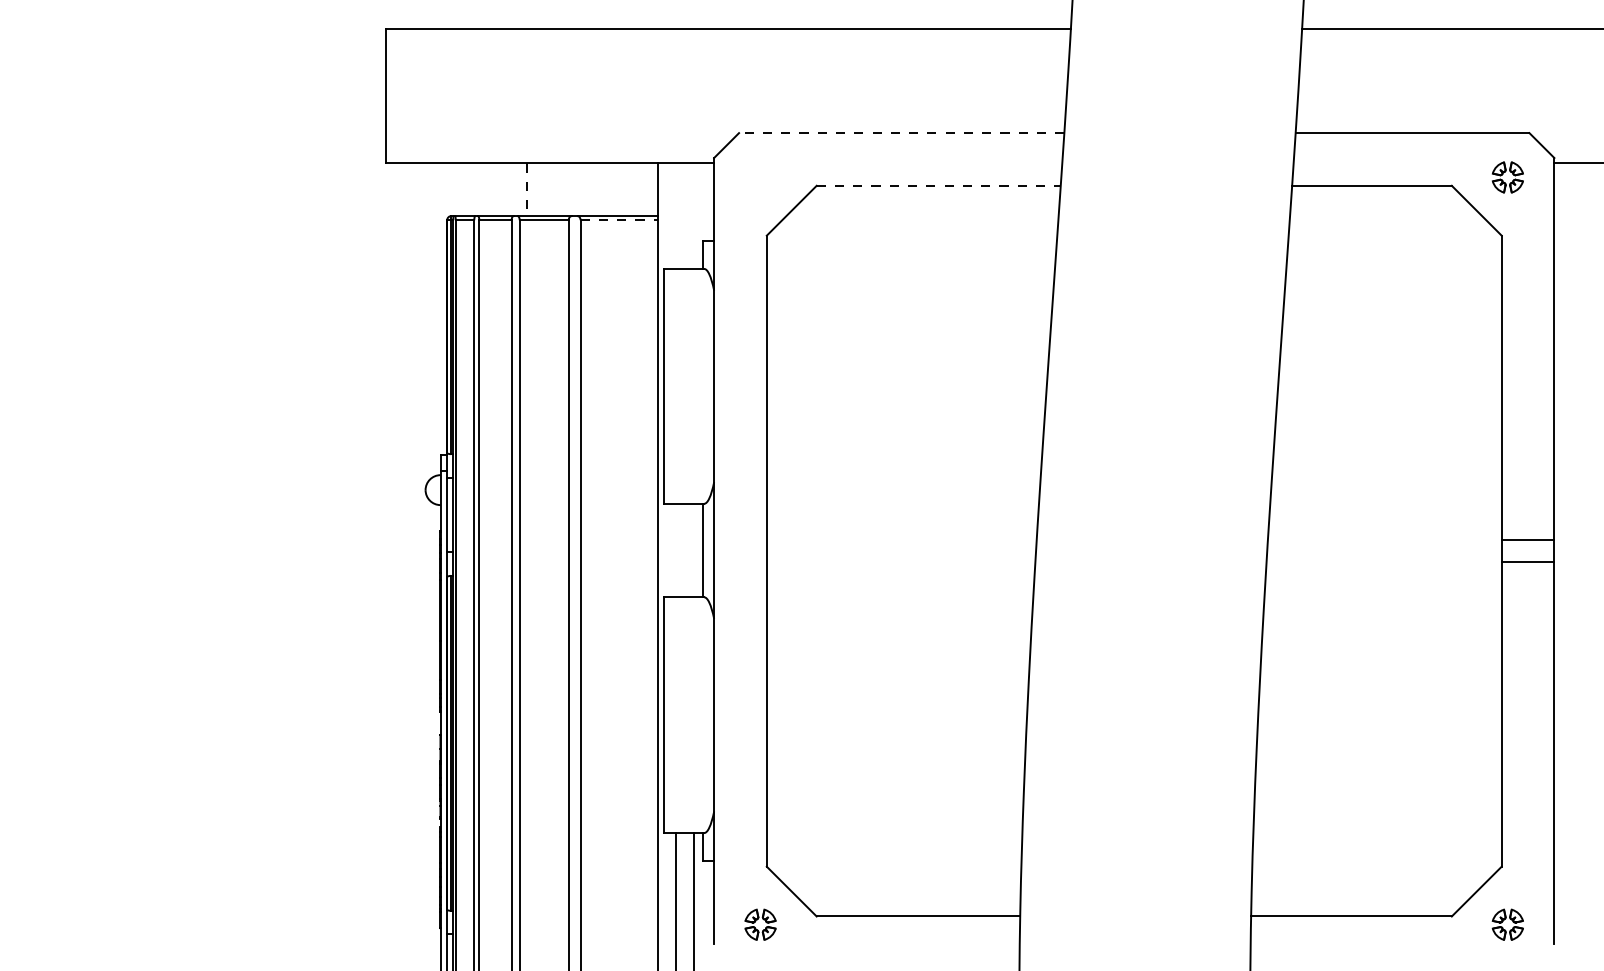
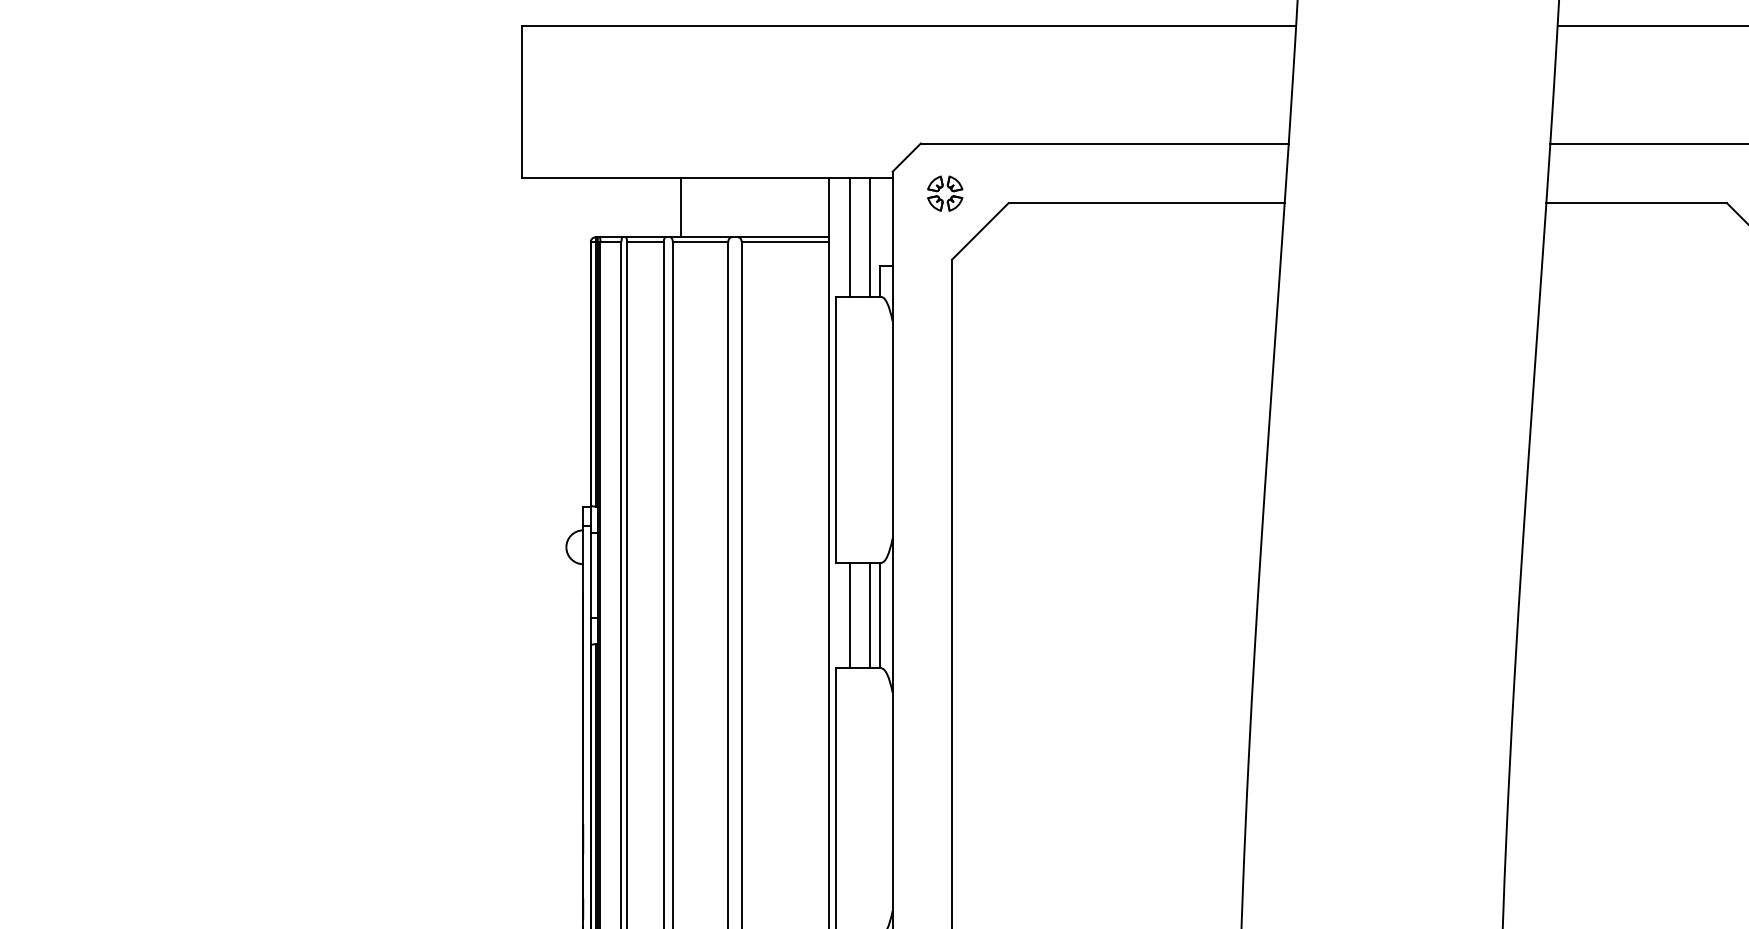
line: (901, 133) -> (1104, 143), dashed -> solid
part: (760, 177) -> (945, 193), added
line: (939, 185) -> (1147, 202), dashed -> solid
line: (526, 190) -> (680, 208), dashed -> solid
line: (676, 215) -> (850, 236), added
line: (694, 215) -> (870, 236), added
line: (619, 220) -> (785, 242), dashed -> solid
line: (676, 550) -> (850, 615), added
line: (694, 550) -> (870, 615), added

